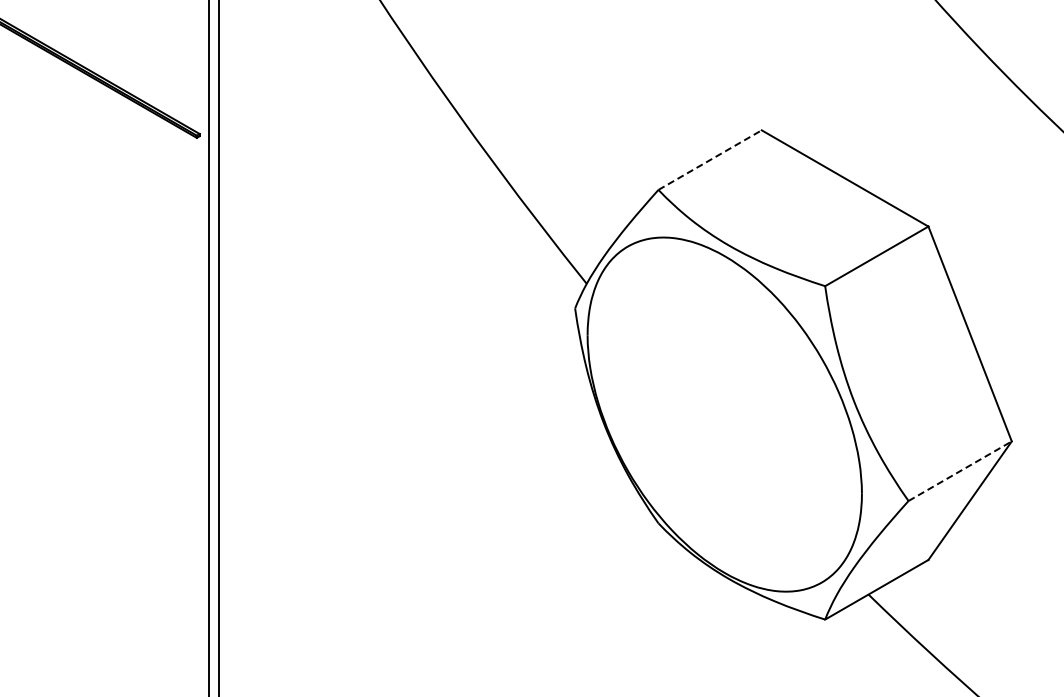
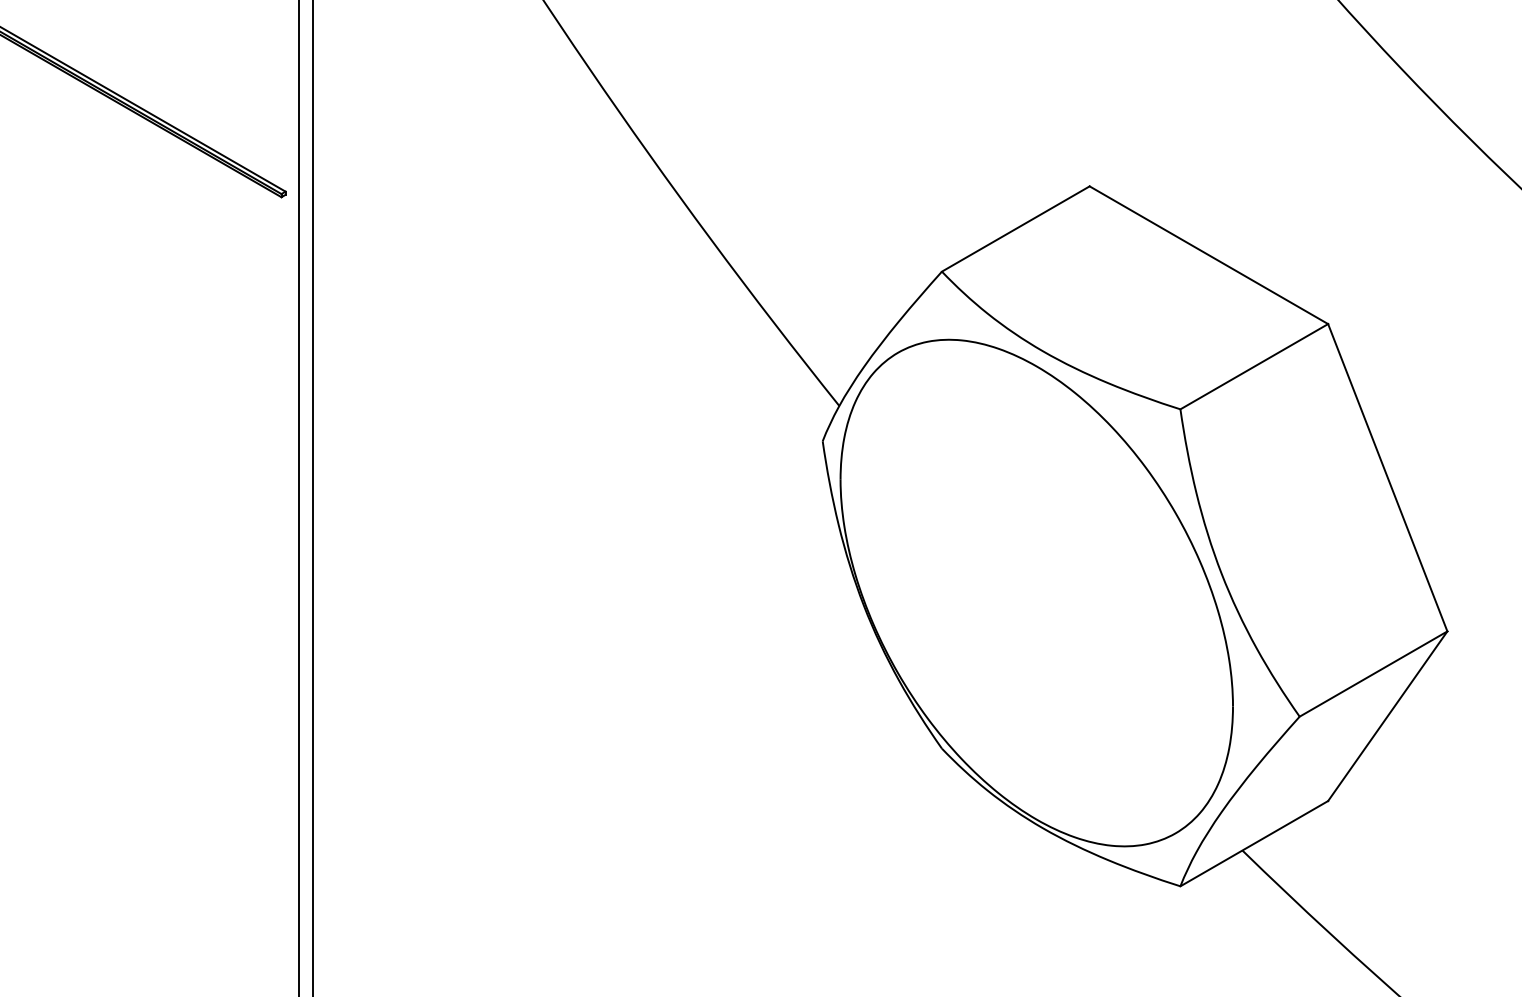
line: (710, 160) -> (1016, 229), dashed -> solid
line: (960, 471) -> (1374, 674), dashed -> solid

